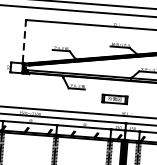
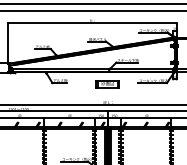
line: (24, 40) -> (8, 42), dashed -> solid
part: (114, 99) -> (107, 84), moved

